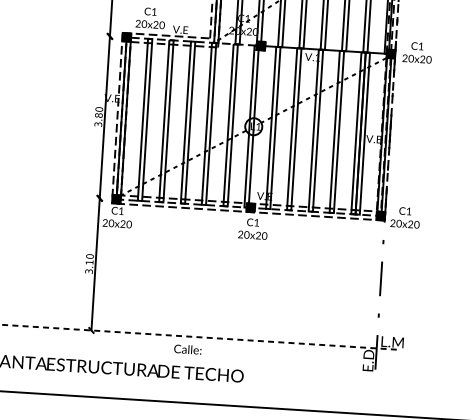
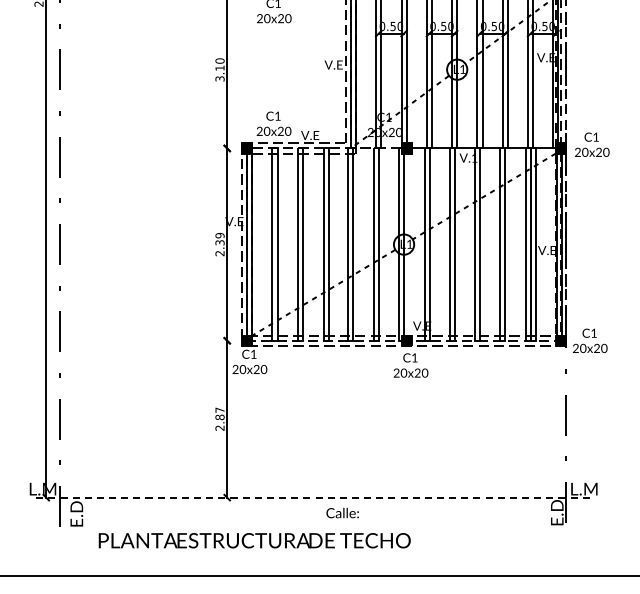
text: (98, 116) -> (219, 244), 3.80 -> 2.39
text: (89, 263) -> (219, 418), 3.10 -> 2.87

